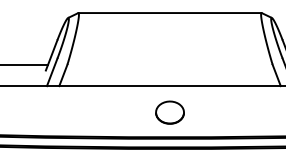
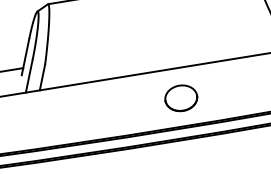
part: (169, 112) -> (180, 98), moved

